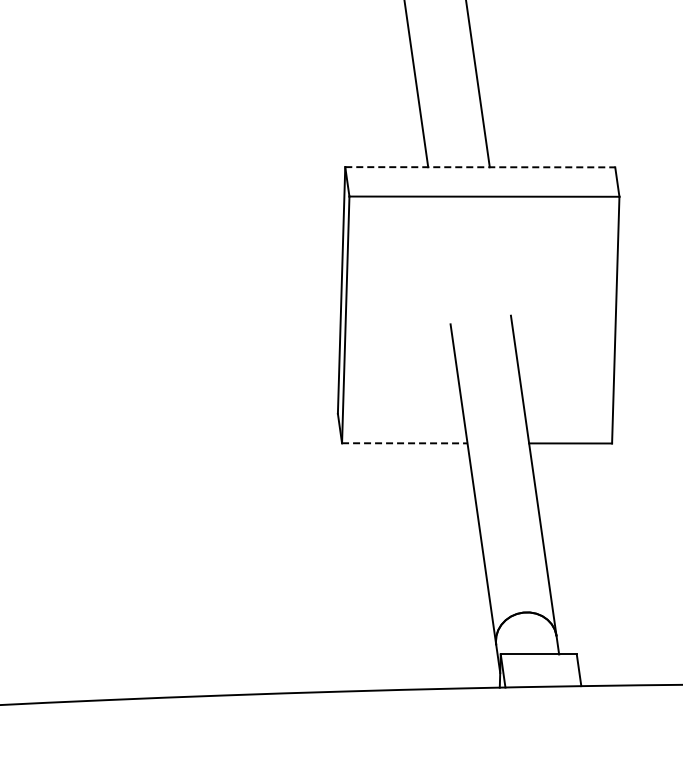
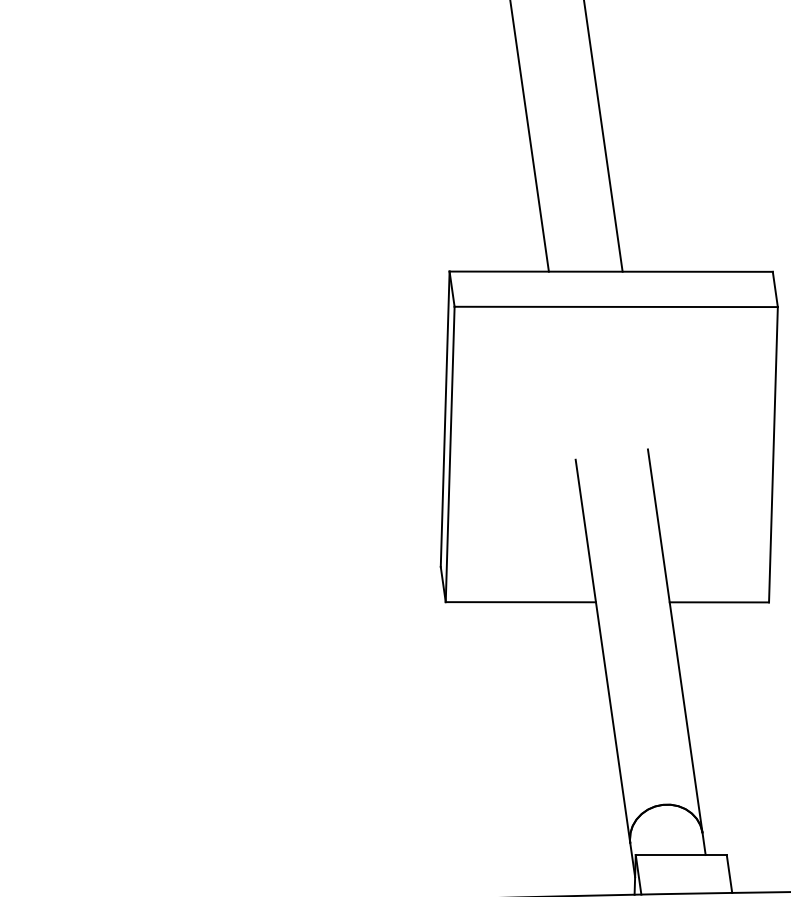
line: (480, 167) -> (611, 272), dashed -> solid
line: (404, 443) -> (520, 602), dashed -> solid

